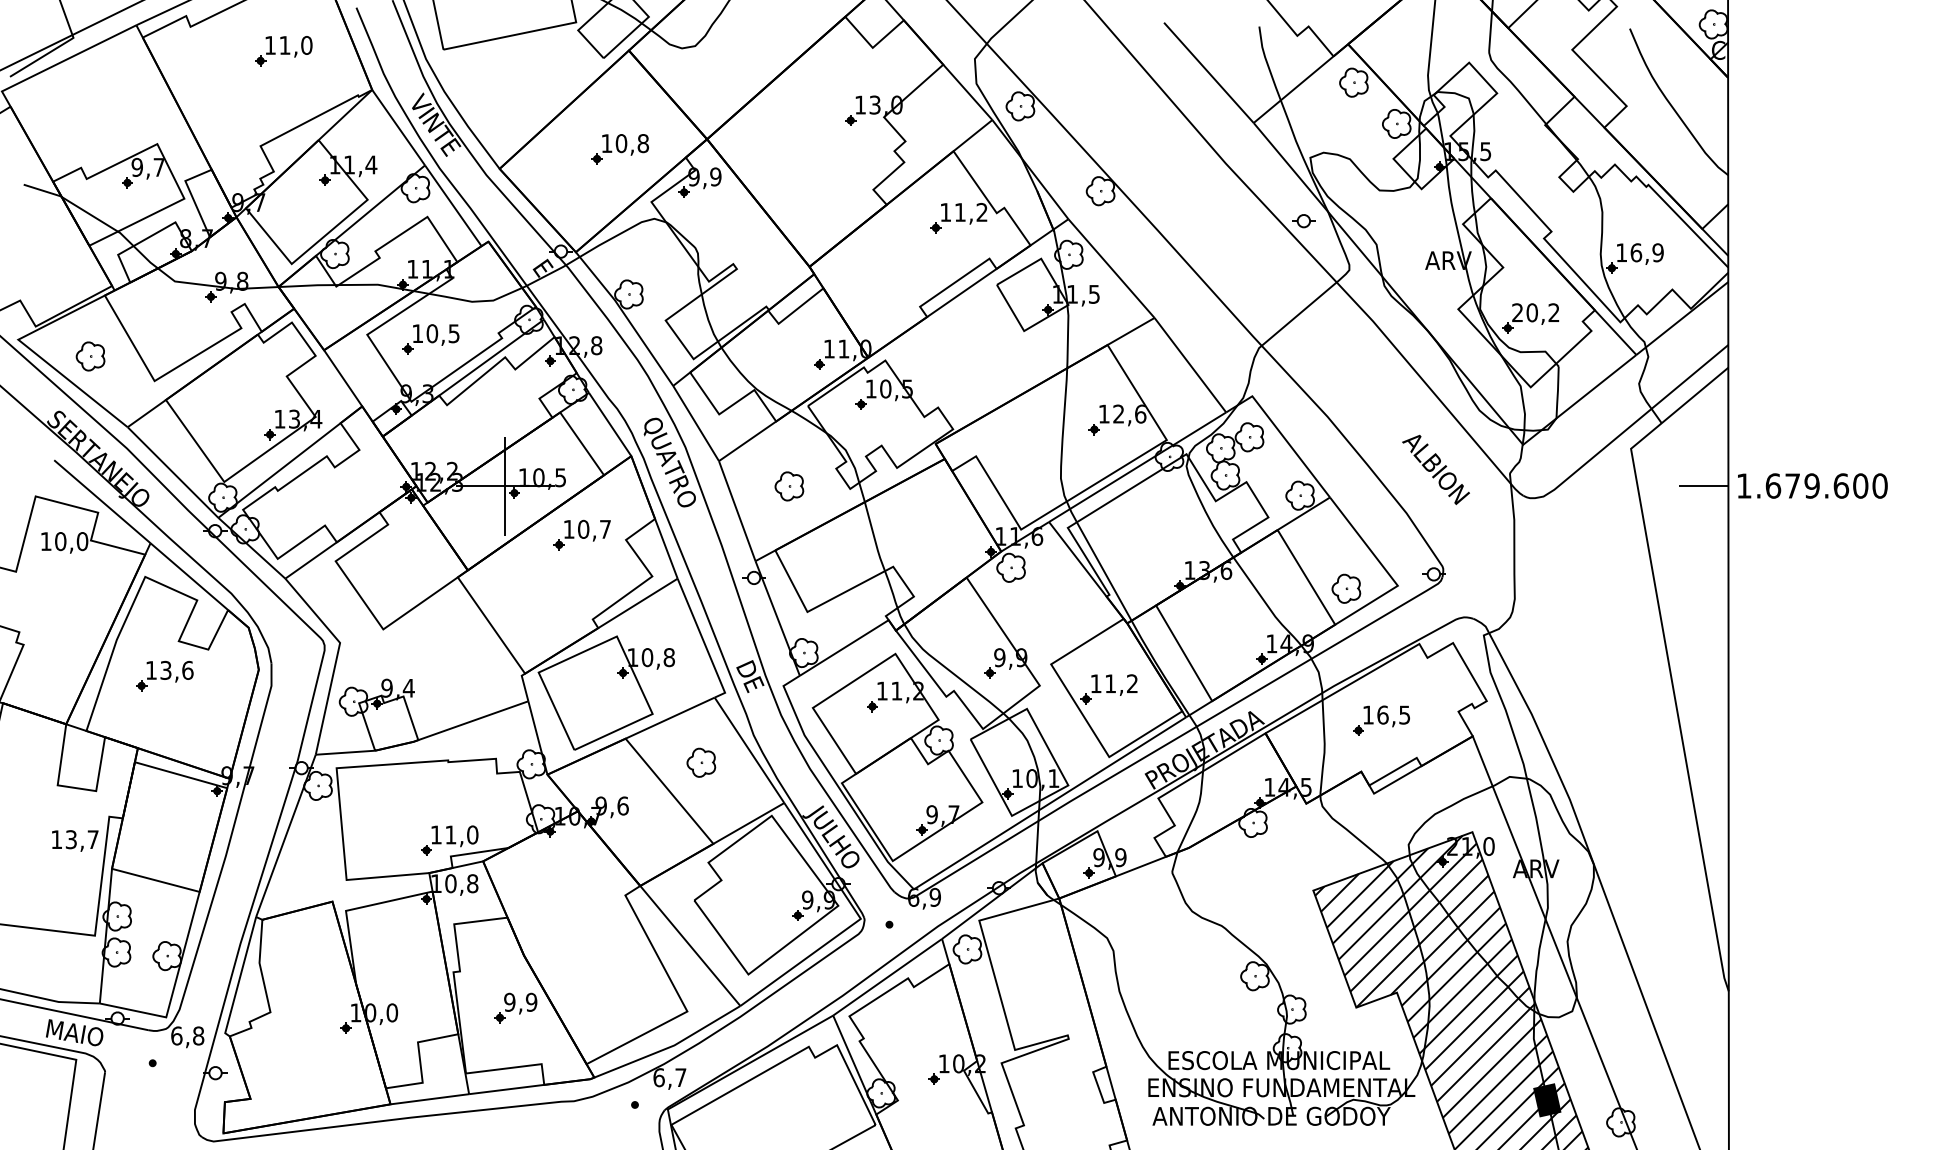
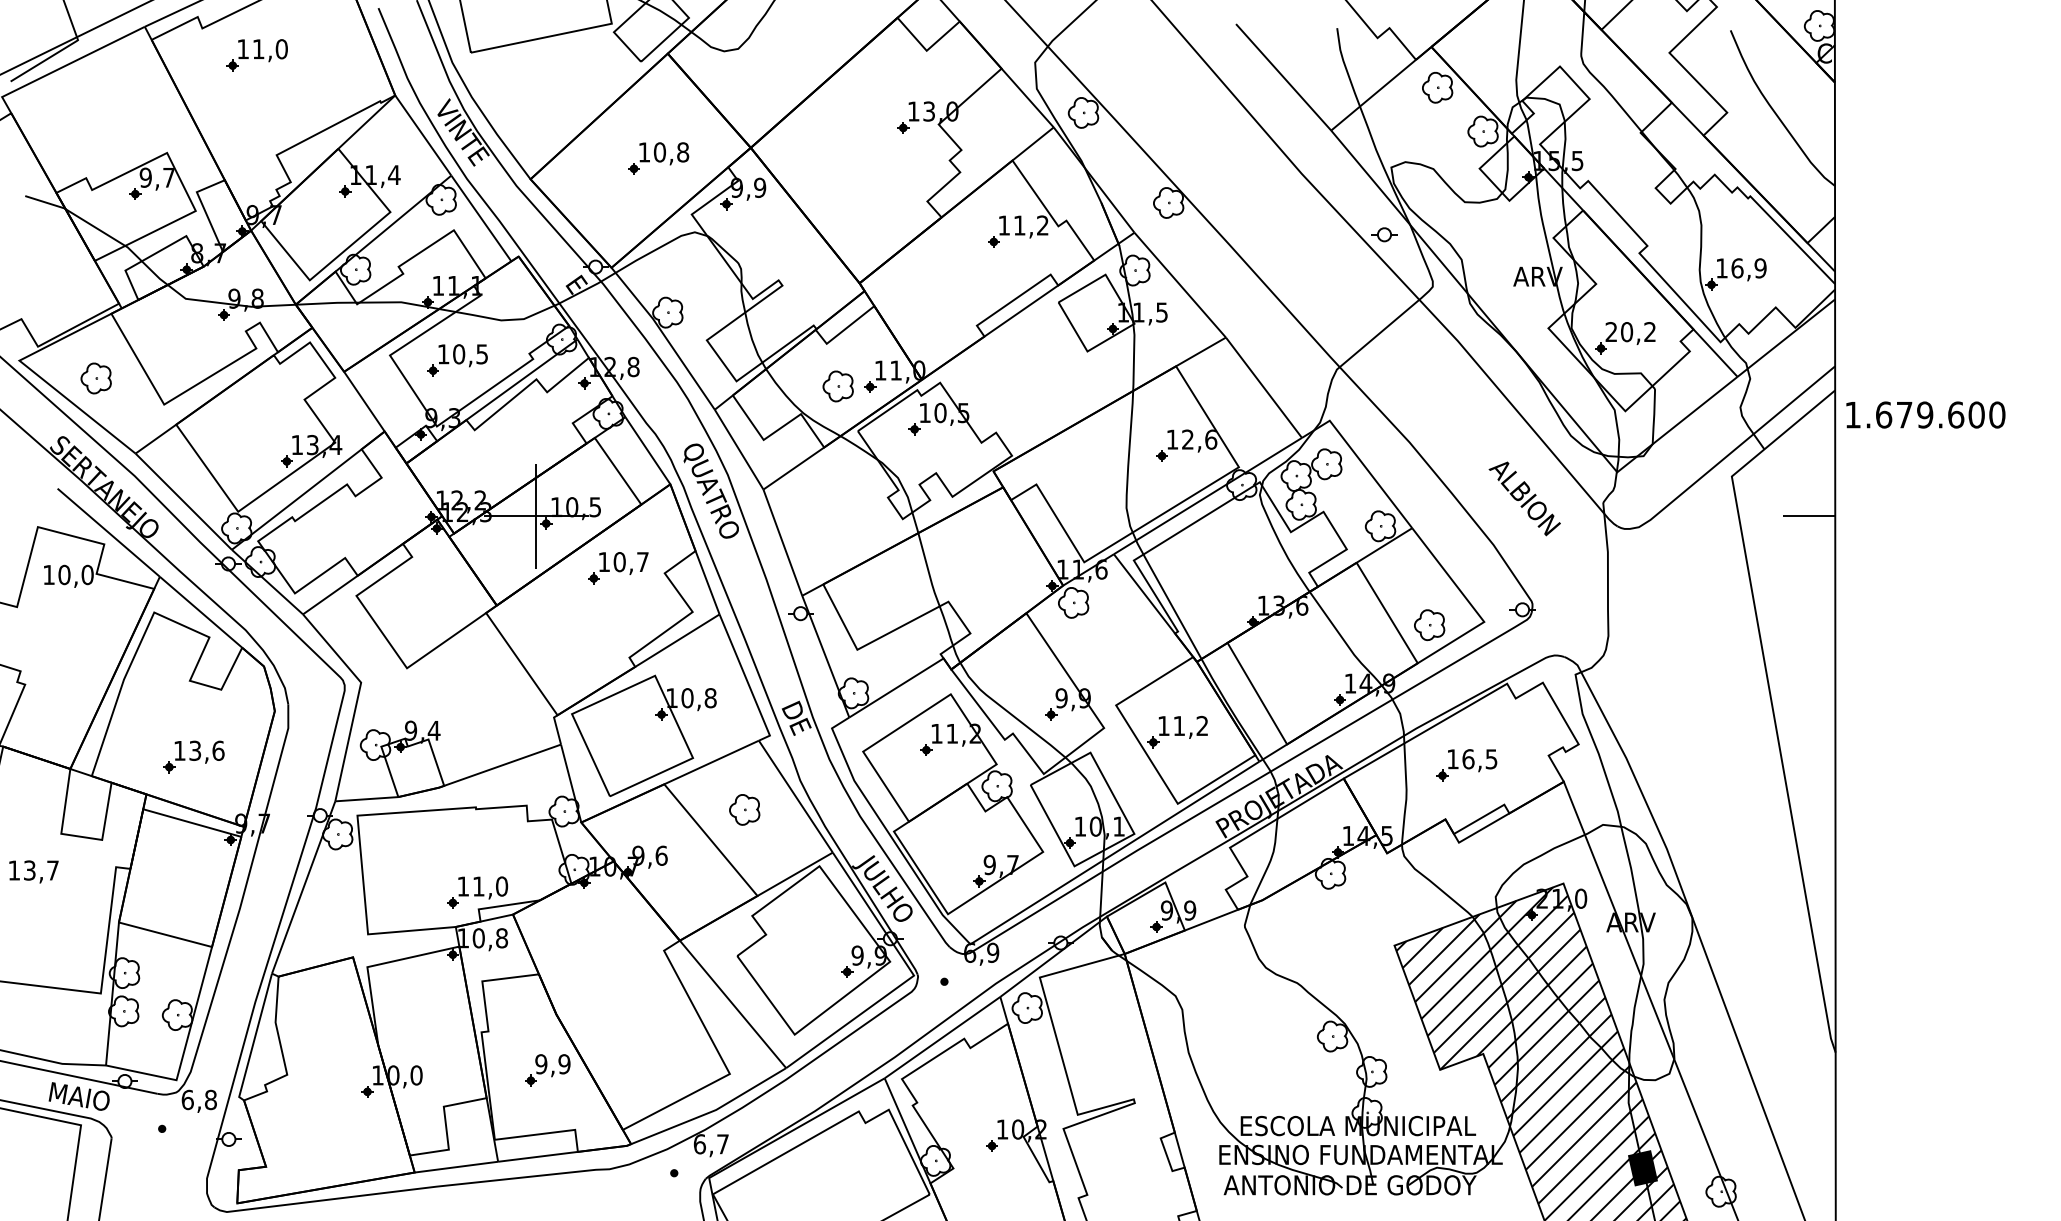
part: (282, 51) -> (256, 55), moved
text: (1812, 485) -> (1925, 414), moved
part: (788, 486) -> (837, 386), moved
part: (164, 675) -> (193, 756), moved
text: (74, 840) -> (33, 871), moved

